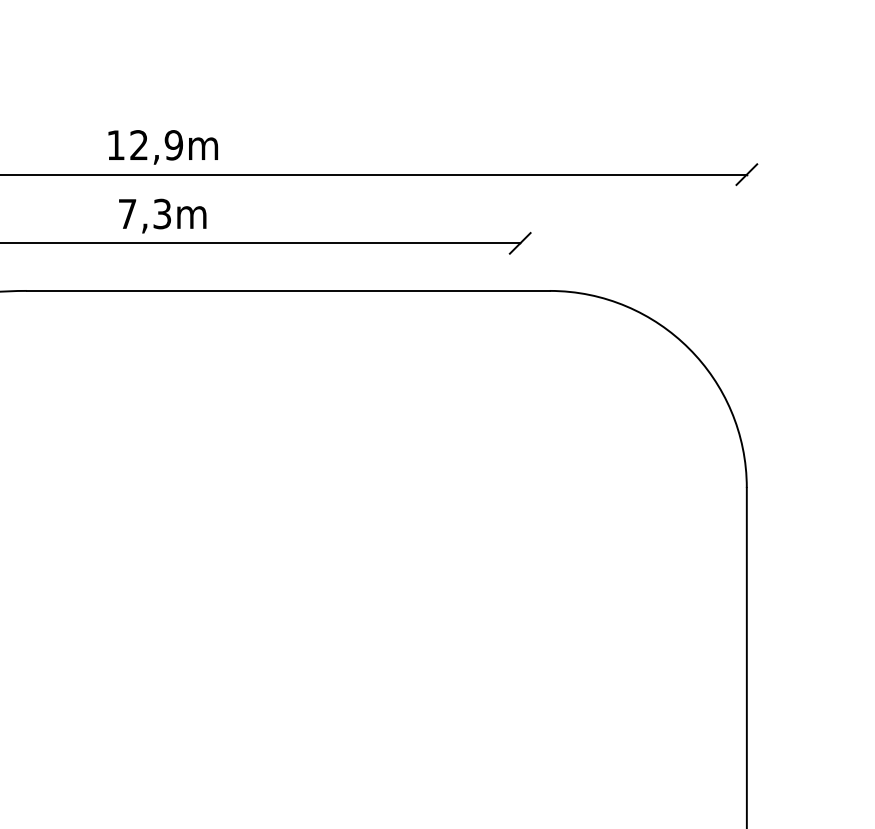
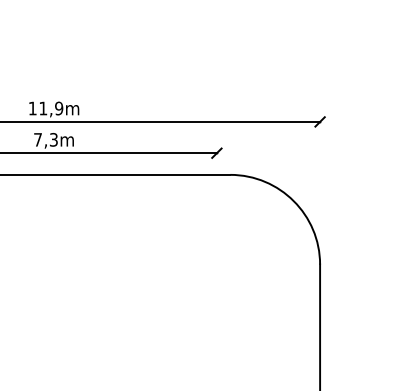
text: (139, 145) -> (43, 108), 12,9m -> 11,9m

